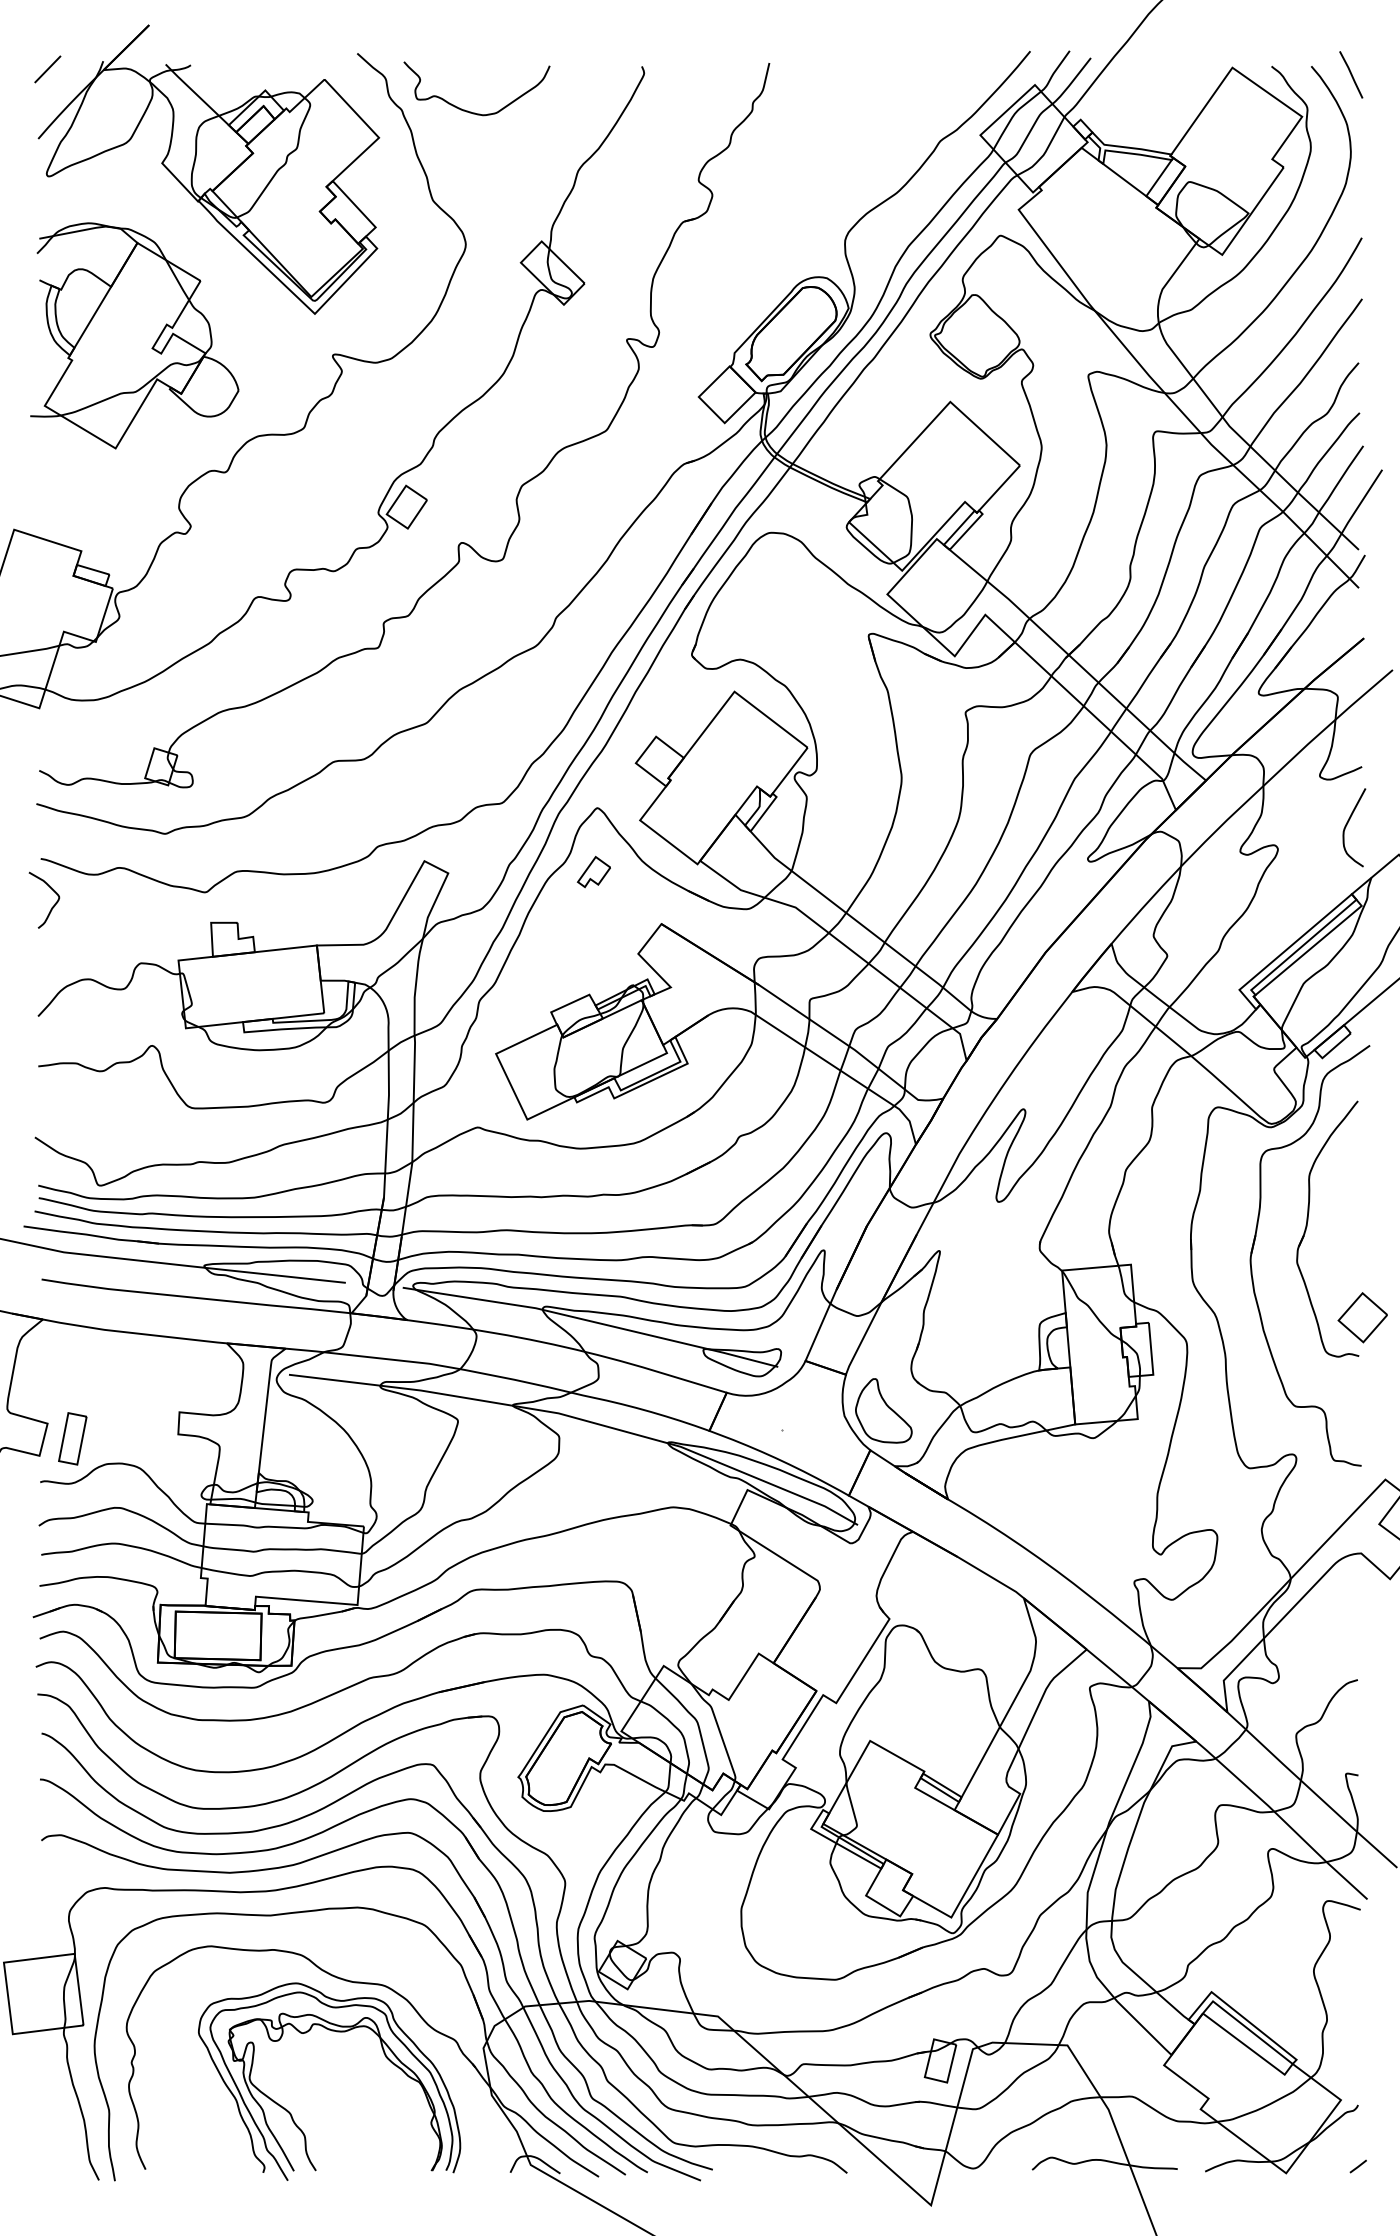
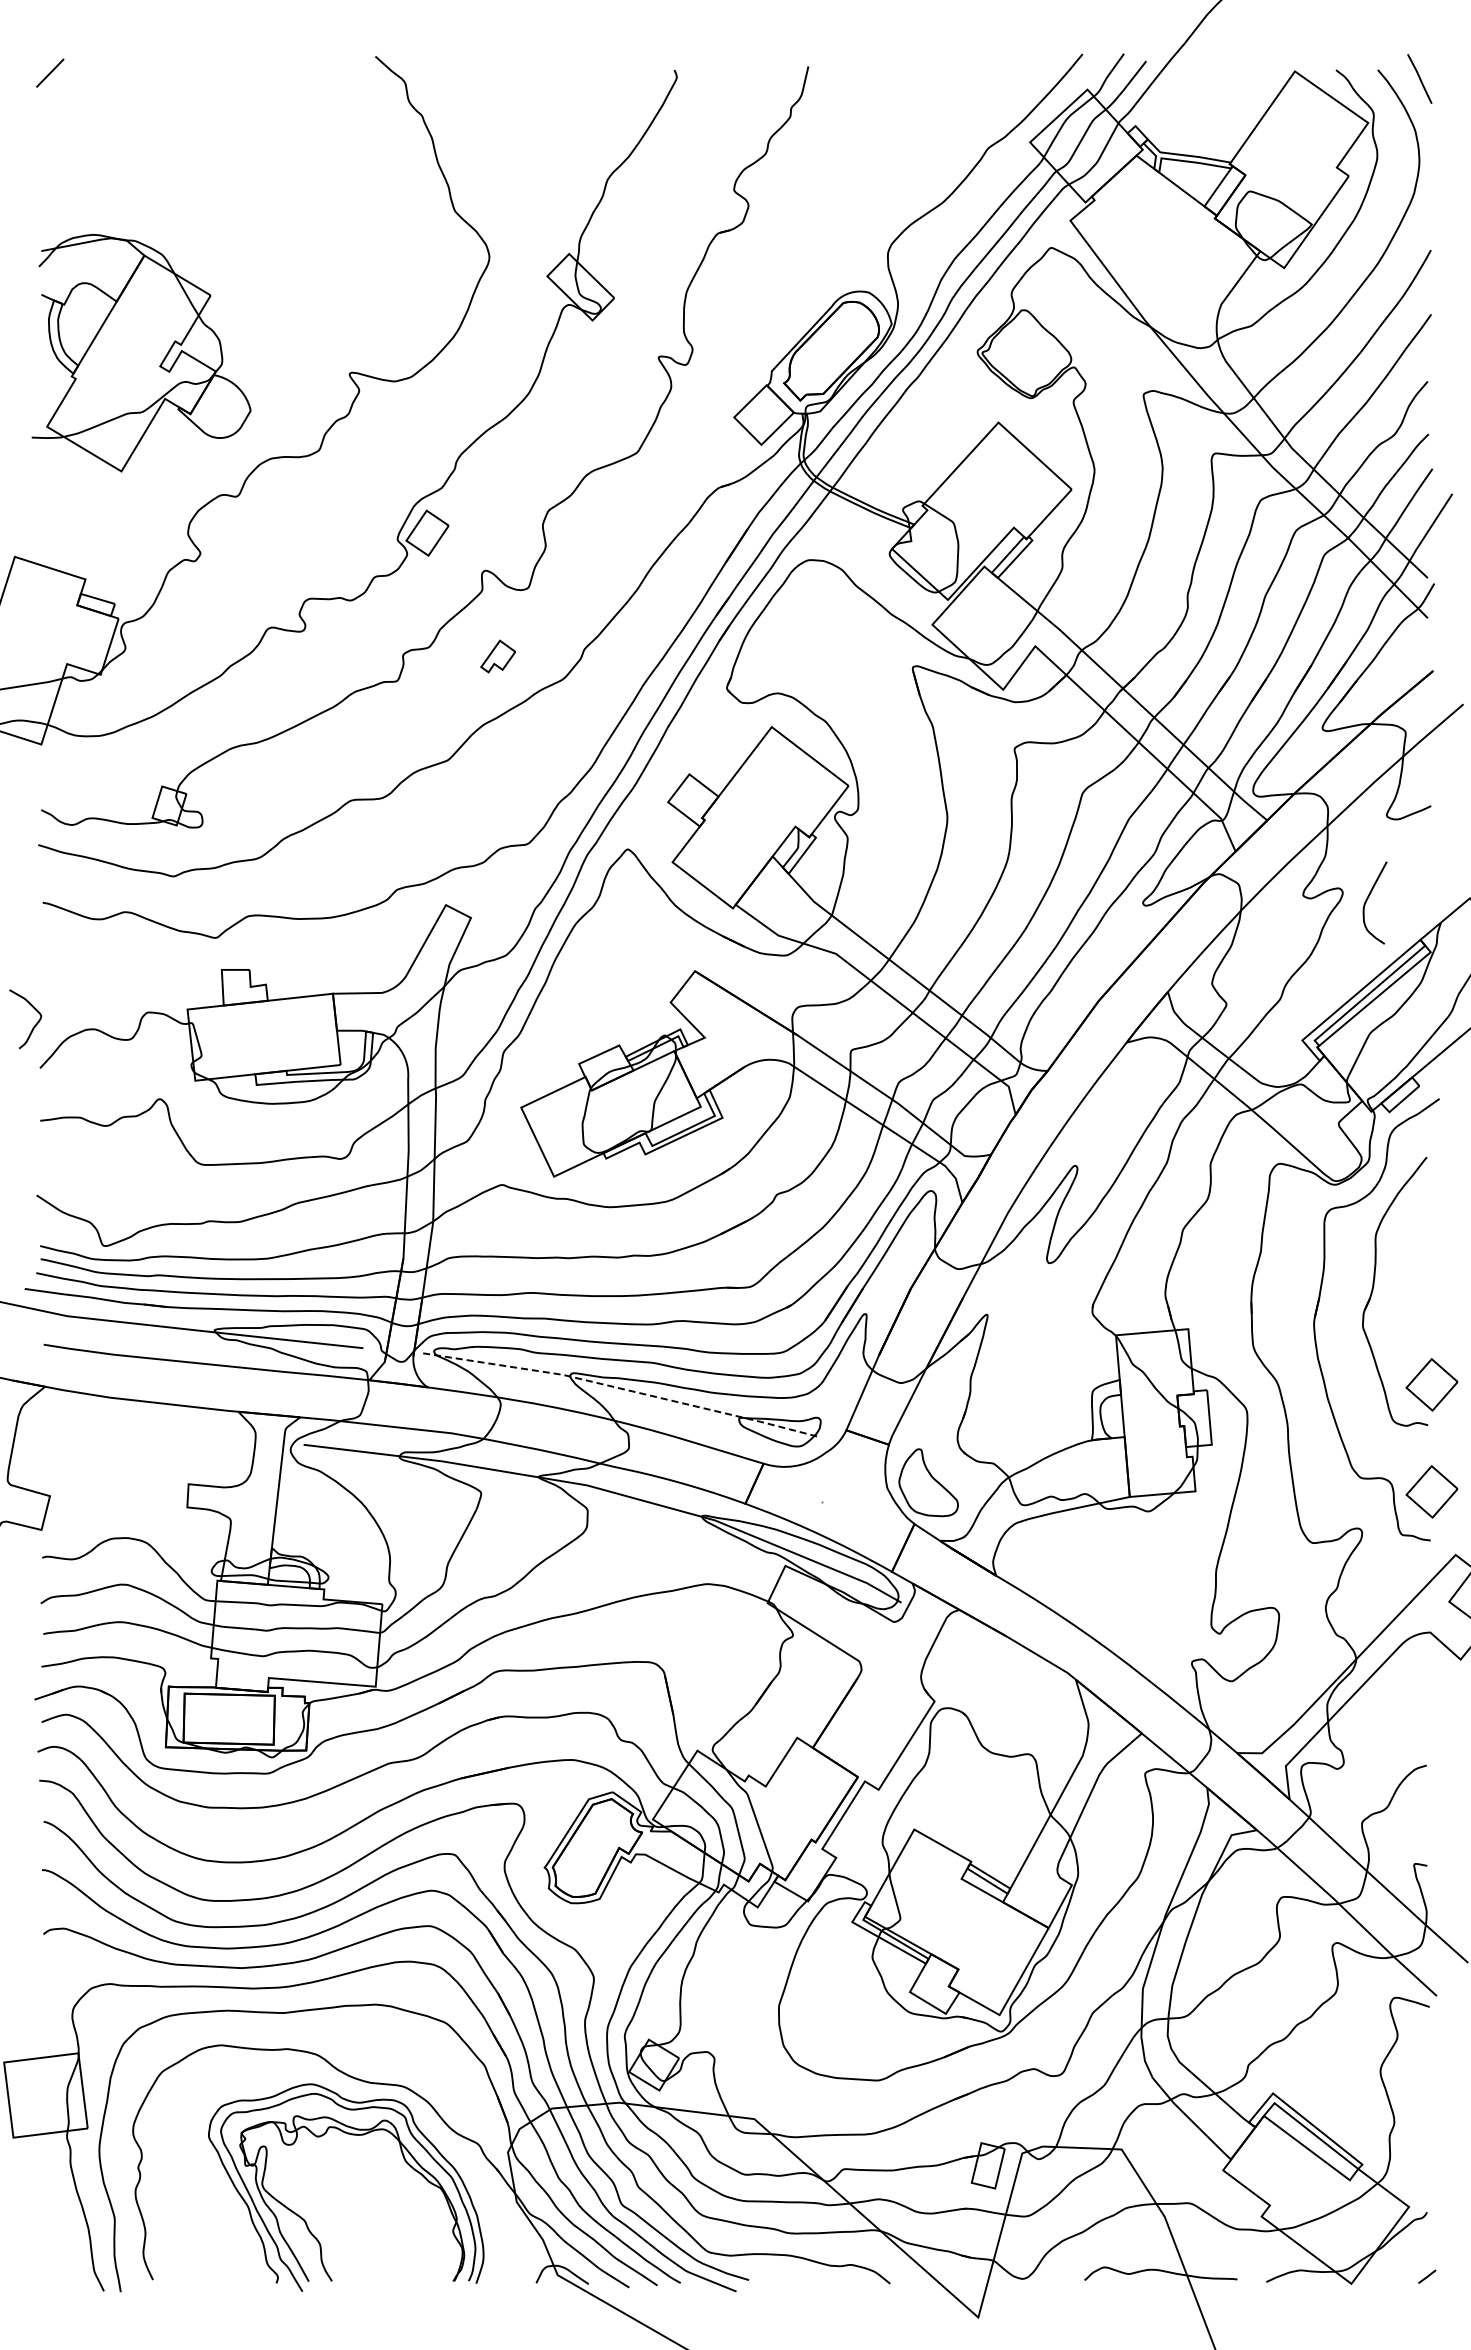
curve: (471, 111) -> (495, 117), removed
part: (208, 169) -> (219, 178), removed
curve: (1348, 823) -> (1368, 898), moved
part: (593, 871) -> (497, 656), moved
curve: (51, 907) -> (33, 1026), moved
line: (592, 1321) -> (622, 1388), solid -> dashed
part: (1362, 1419) -> (1431, 1491), added
part: (72, 1439) -> (76, 1512), removed

